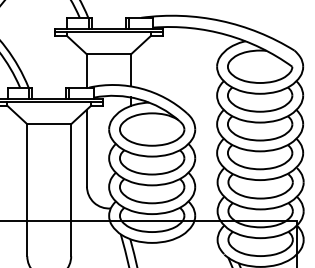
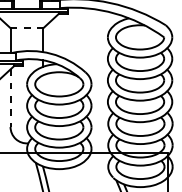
line: (108, 54) -> (26, 28), solid -> dashed
line: (86, 148) -> (10, 98), solid -> dashed

